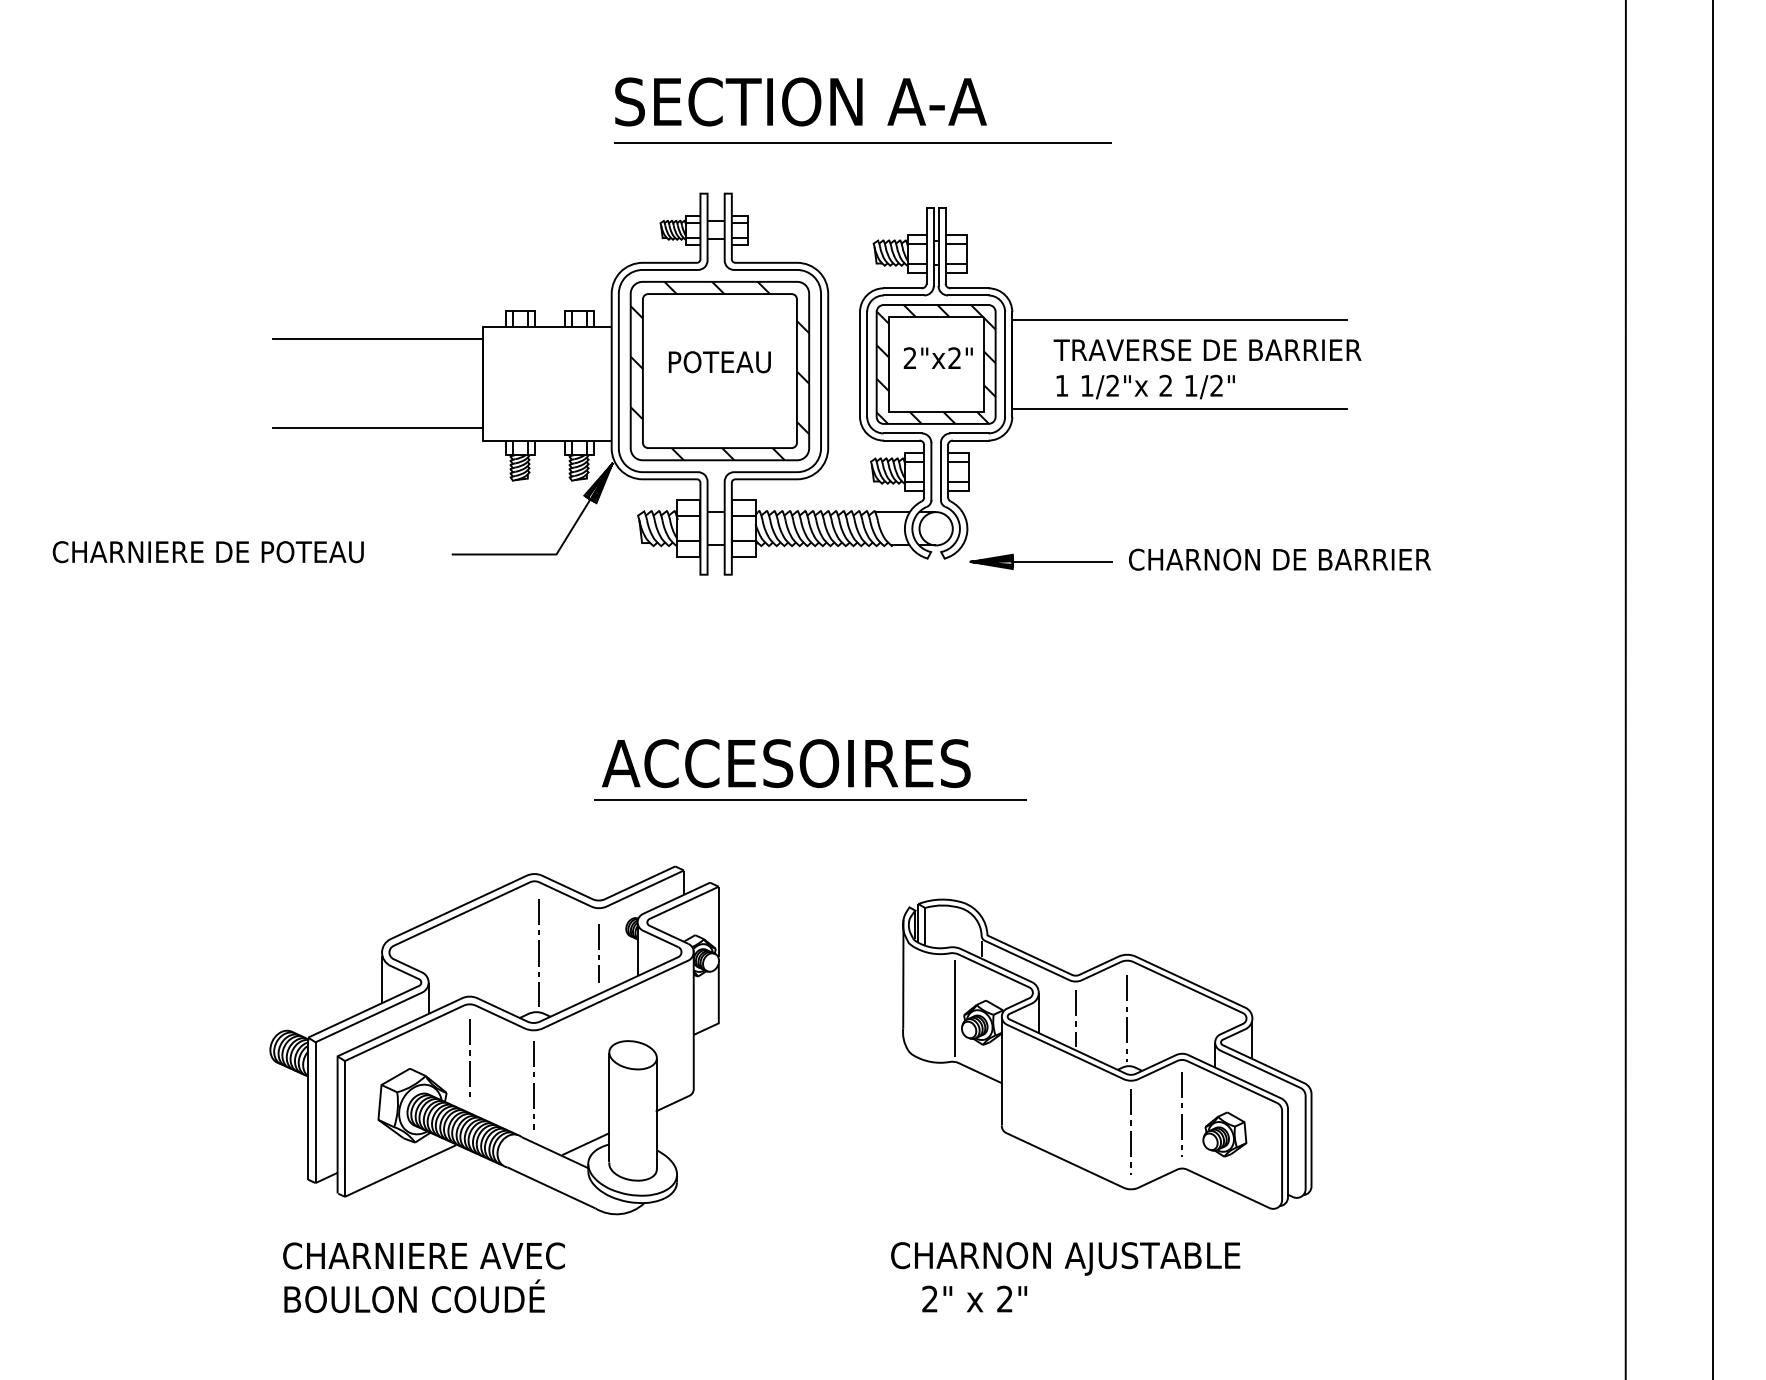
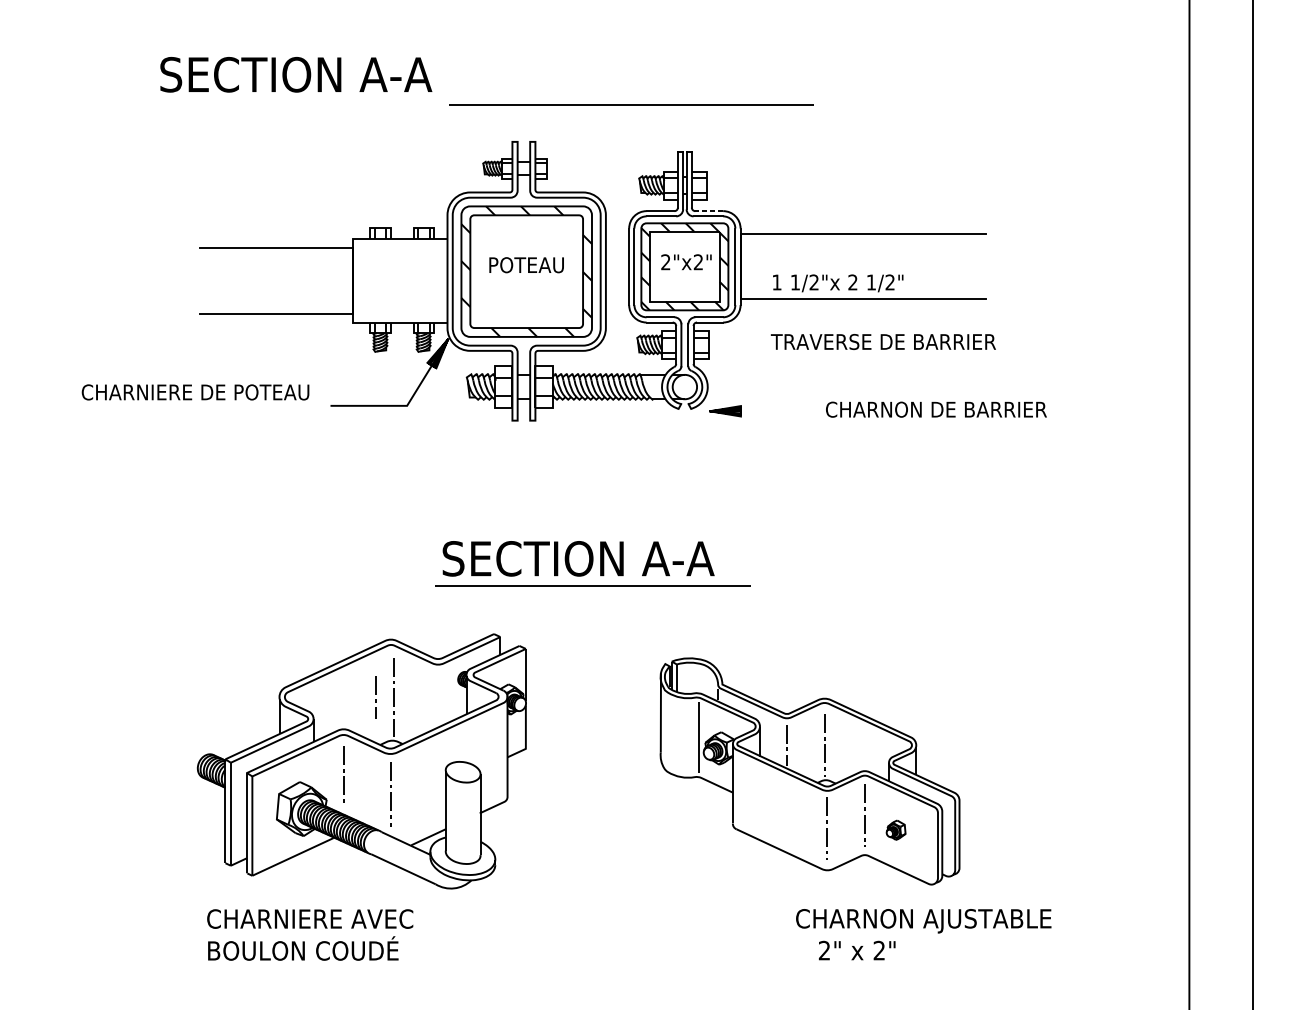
text: (800, 101) -> (295, 74), moved
line: (968, 288) -> (708, 211), solid -> dashed
text: (1207, 350) -> (883, 342), moved
text: (207, 552) -> (194, 392), moved
line: (1061, 562) -> (776, 411), removed
text: (789, 763) -> (577, 558), ACCESOIRES -> SECTION A-A
line: (598, 955) -> (375, 699), moved
part: (1224, 1134) -> (895, 830), size x0.6
text: (1065, 1277) -> (923, 934), moved

